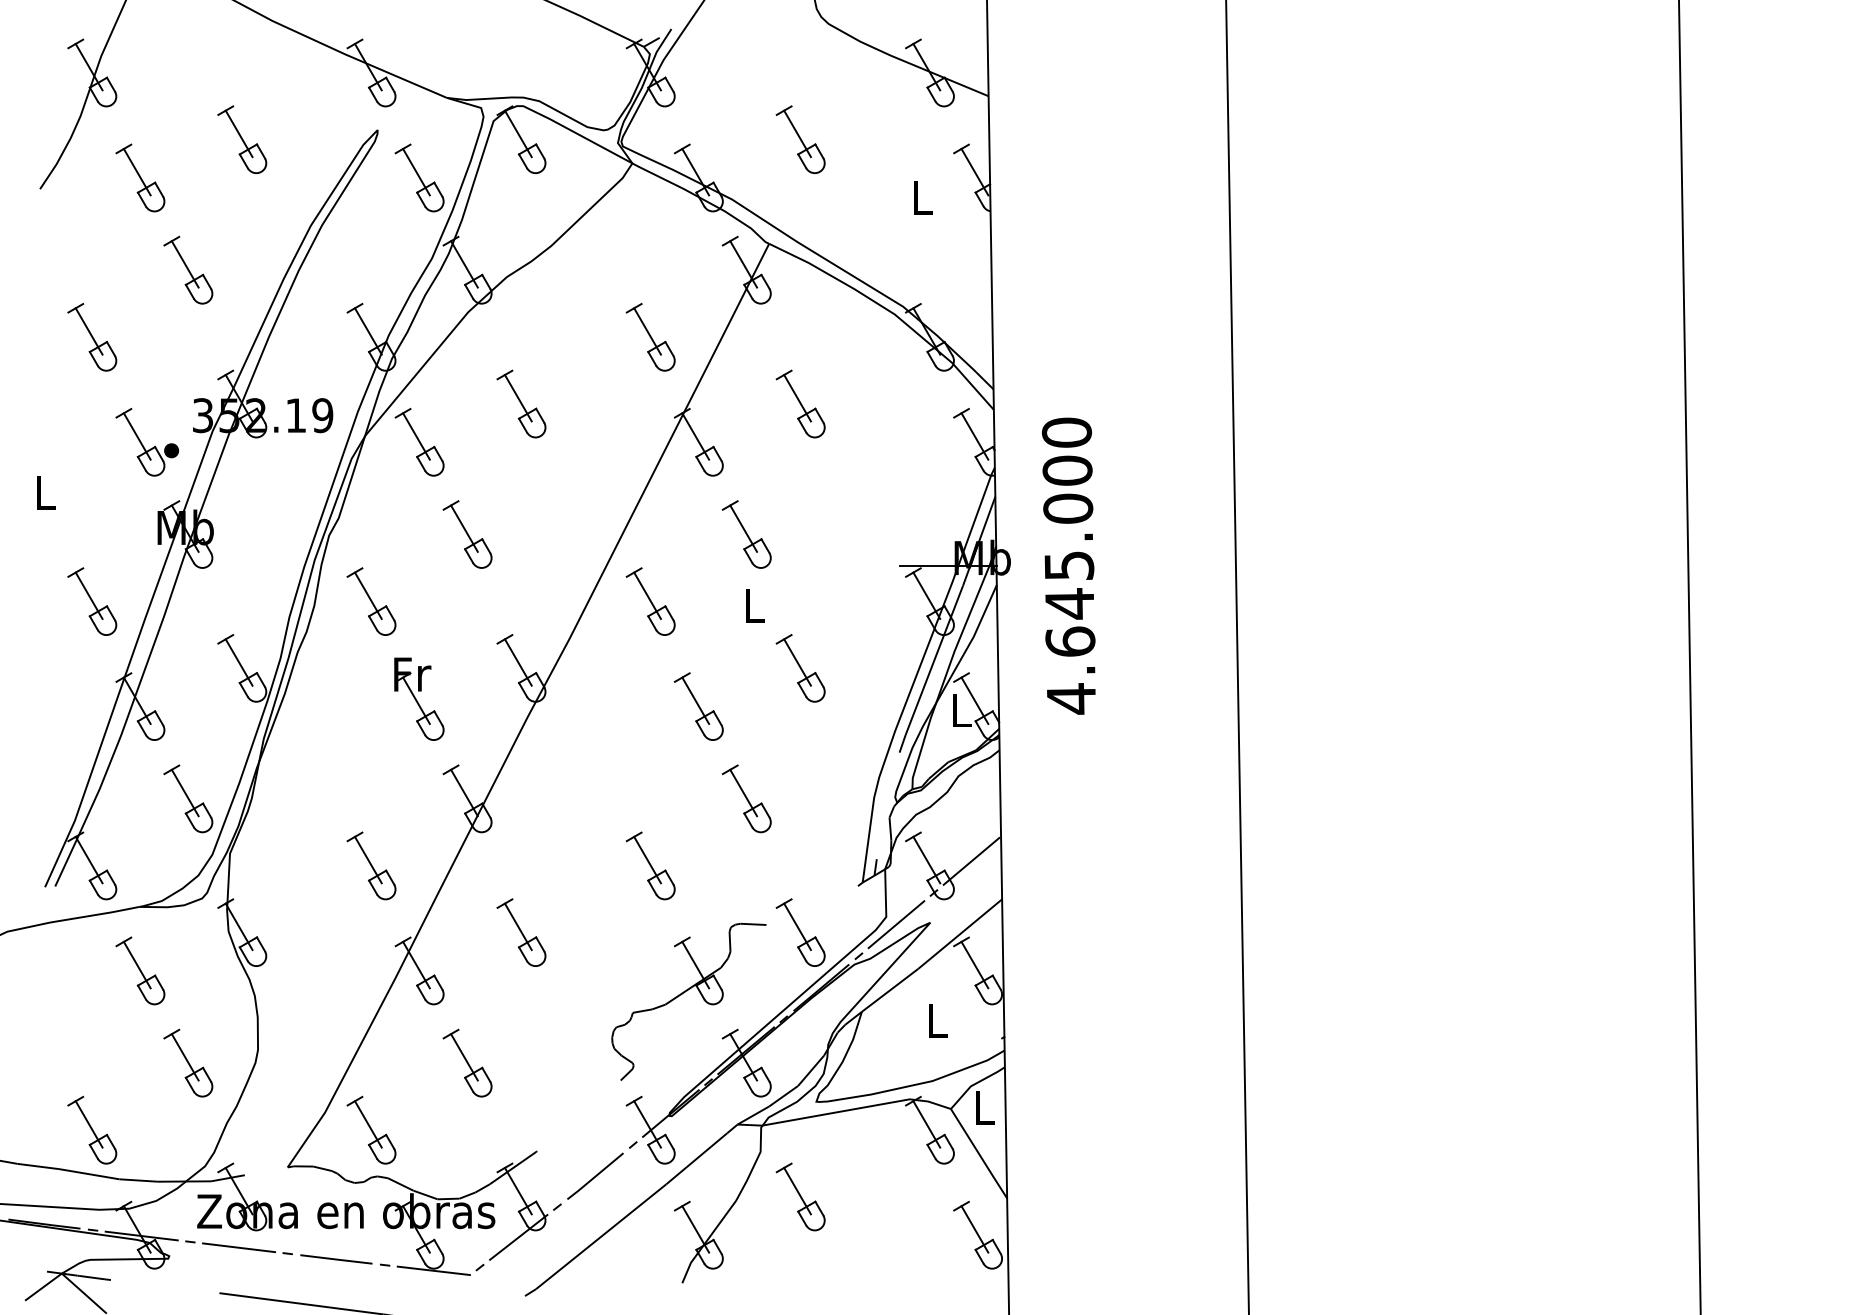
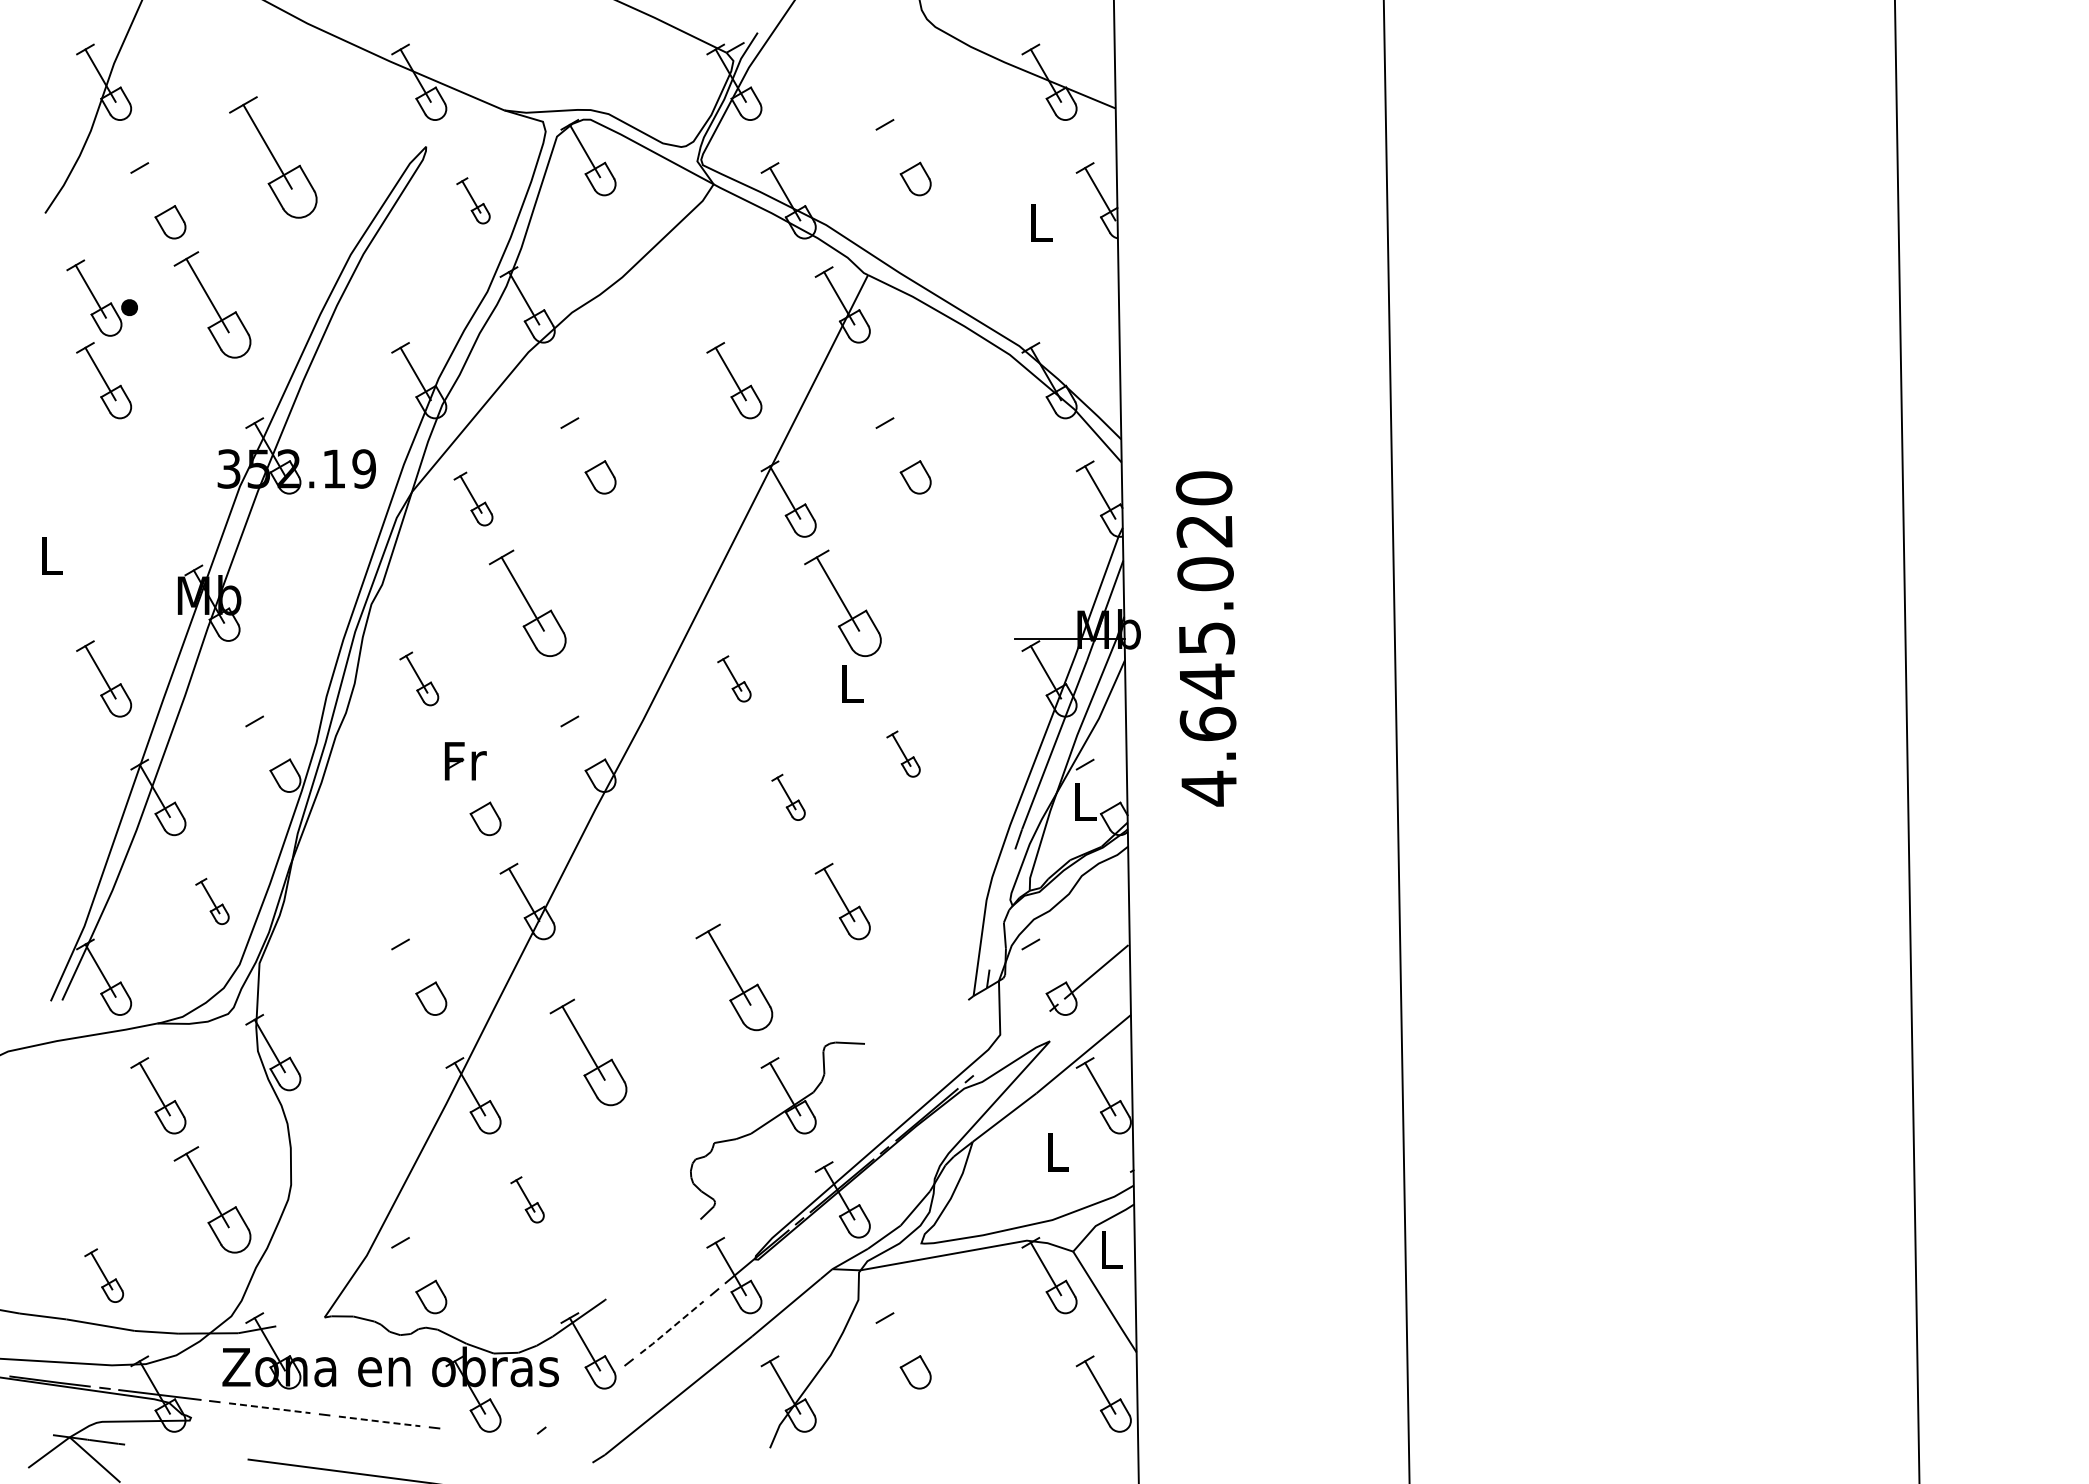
line: (797, 133) -> (900, 150), removed
part: (242, 139) -> (273, 157), size x1.6
line: (136, 172) -> (154, 194), removed
part: (419, 177) -> (473, 200), size x0.6
part: (188, 269) -> (212, 304), size x1.4
line: (517, 398) -> (584, 449), removed
line: (797, 398) -> (900, 449), removed
part: (146, 441) -> (101, 297), moved
part: (419, 441) -> (473, 498), size x0.7
text: (1067, 470) -> (1204, 531), 4.645.000 -> 4.645.020
part: (467, 533) -> (527, 602), size x1.4
part: (746, 533) -> (842, 602), size x1.4
part: (371, 601) -> (419, 678), size x0.7
part: (650, 601) -> (734, 678), size x0.6
line: (238, 662) -> (269, 747), removed
line: (517, 662) -> (584, 747), removed
part: (800, 667) -> (903, 753), size x0.6
line: (416, 700) -> (469, 790), removed
line: (975, 700) -> (1100, 790), removed
part: (698, 706) -> (788, 797), size x0.6
part: (188, 798) -> (212, 901), size x0.6
line: (368, 859) -> (415, 970), removed
line: (926, 859) -> (1045, 970), removed
part: (650, 865) -> (734, 976), size x1.4
line: (896, 924) -> (1011, 1043), removed
part: (521, 932) -> (588, 1052), size x1.4
part: (800, 932) -> (903, 1052), removed
part: (188, 1062) -> (212, 1199), size x1.4
part: (467, 1062) -> (527, 1199), size x0.6
line: (368, 1123) -> (415, 1268), removed
part: (92, 1130) -> (104, 1275), size x0.7
line: (595, 1177) -> (671, 1328), solid -> dashed
line: (797, 1191) -> (900, 1344), removed
line: (518, 1237) -> (585, 1396), removed
line: (238, 1248) -> (269, 1408), solid -> dashed
line: (337, 1259) -> (380, 1421), solid -> dashed
line: (433, 1270) -> (489, 1433), removed

